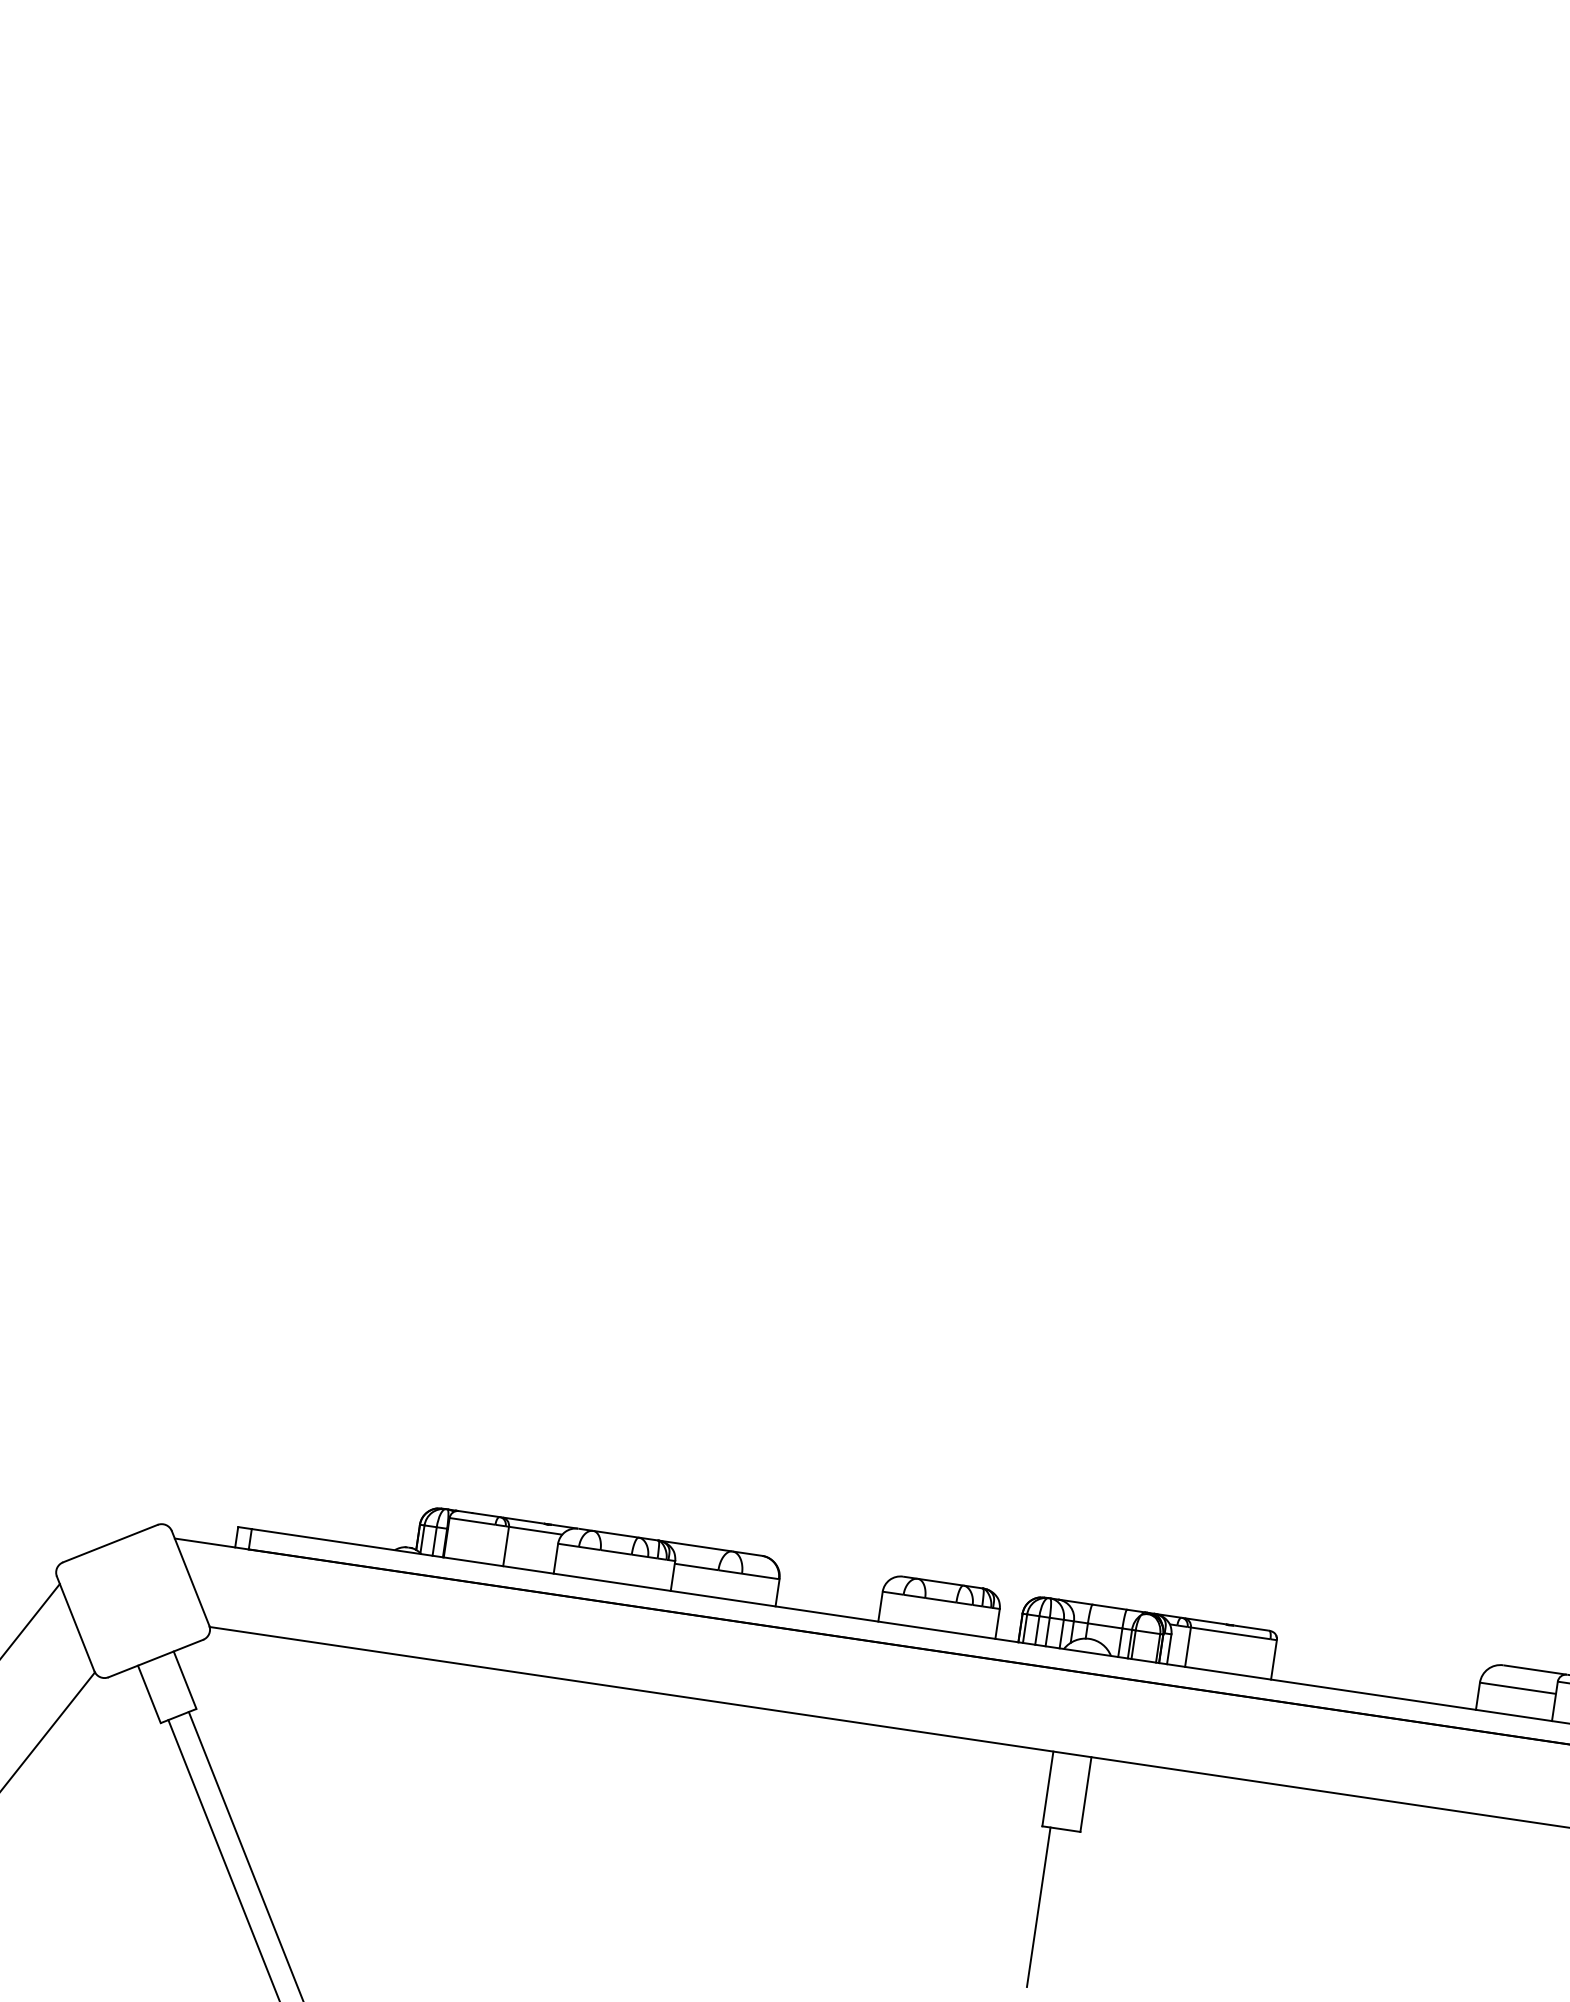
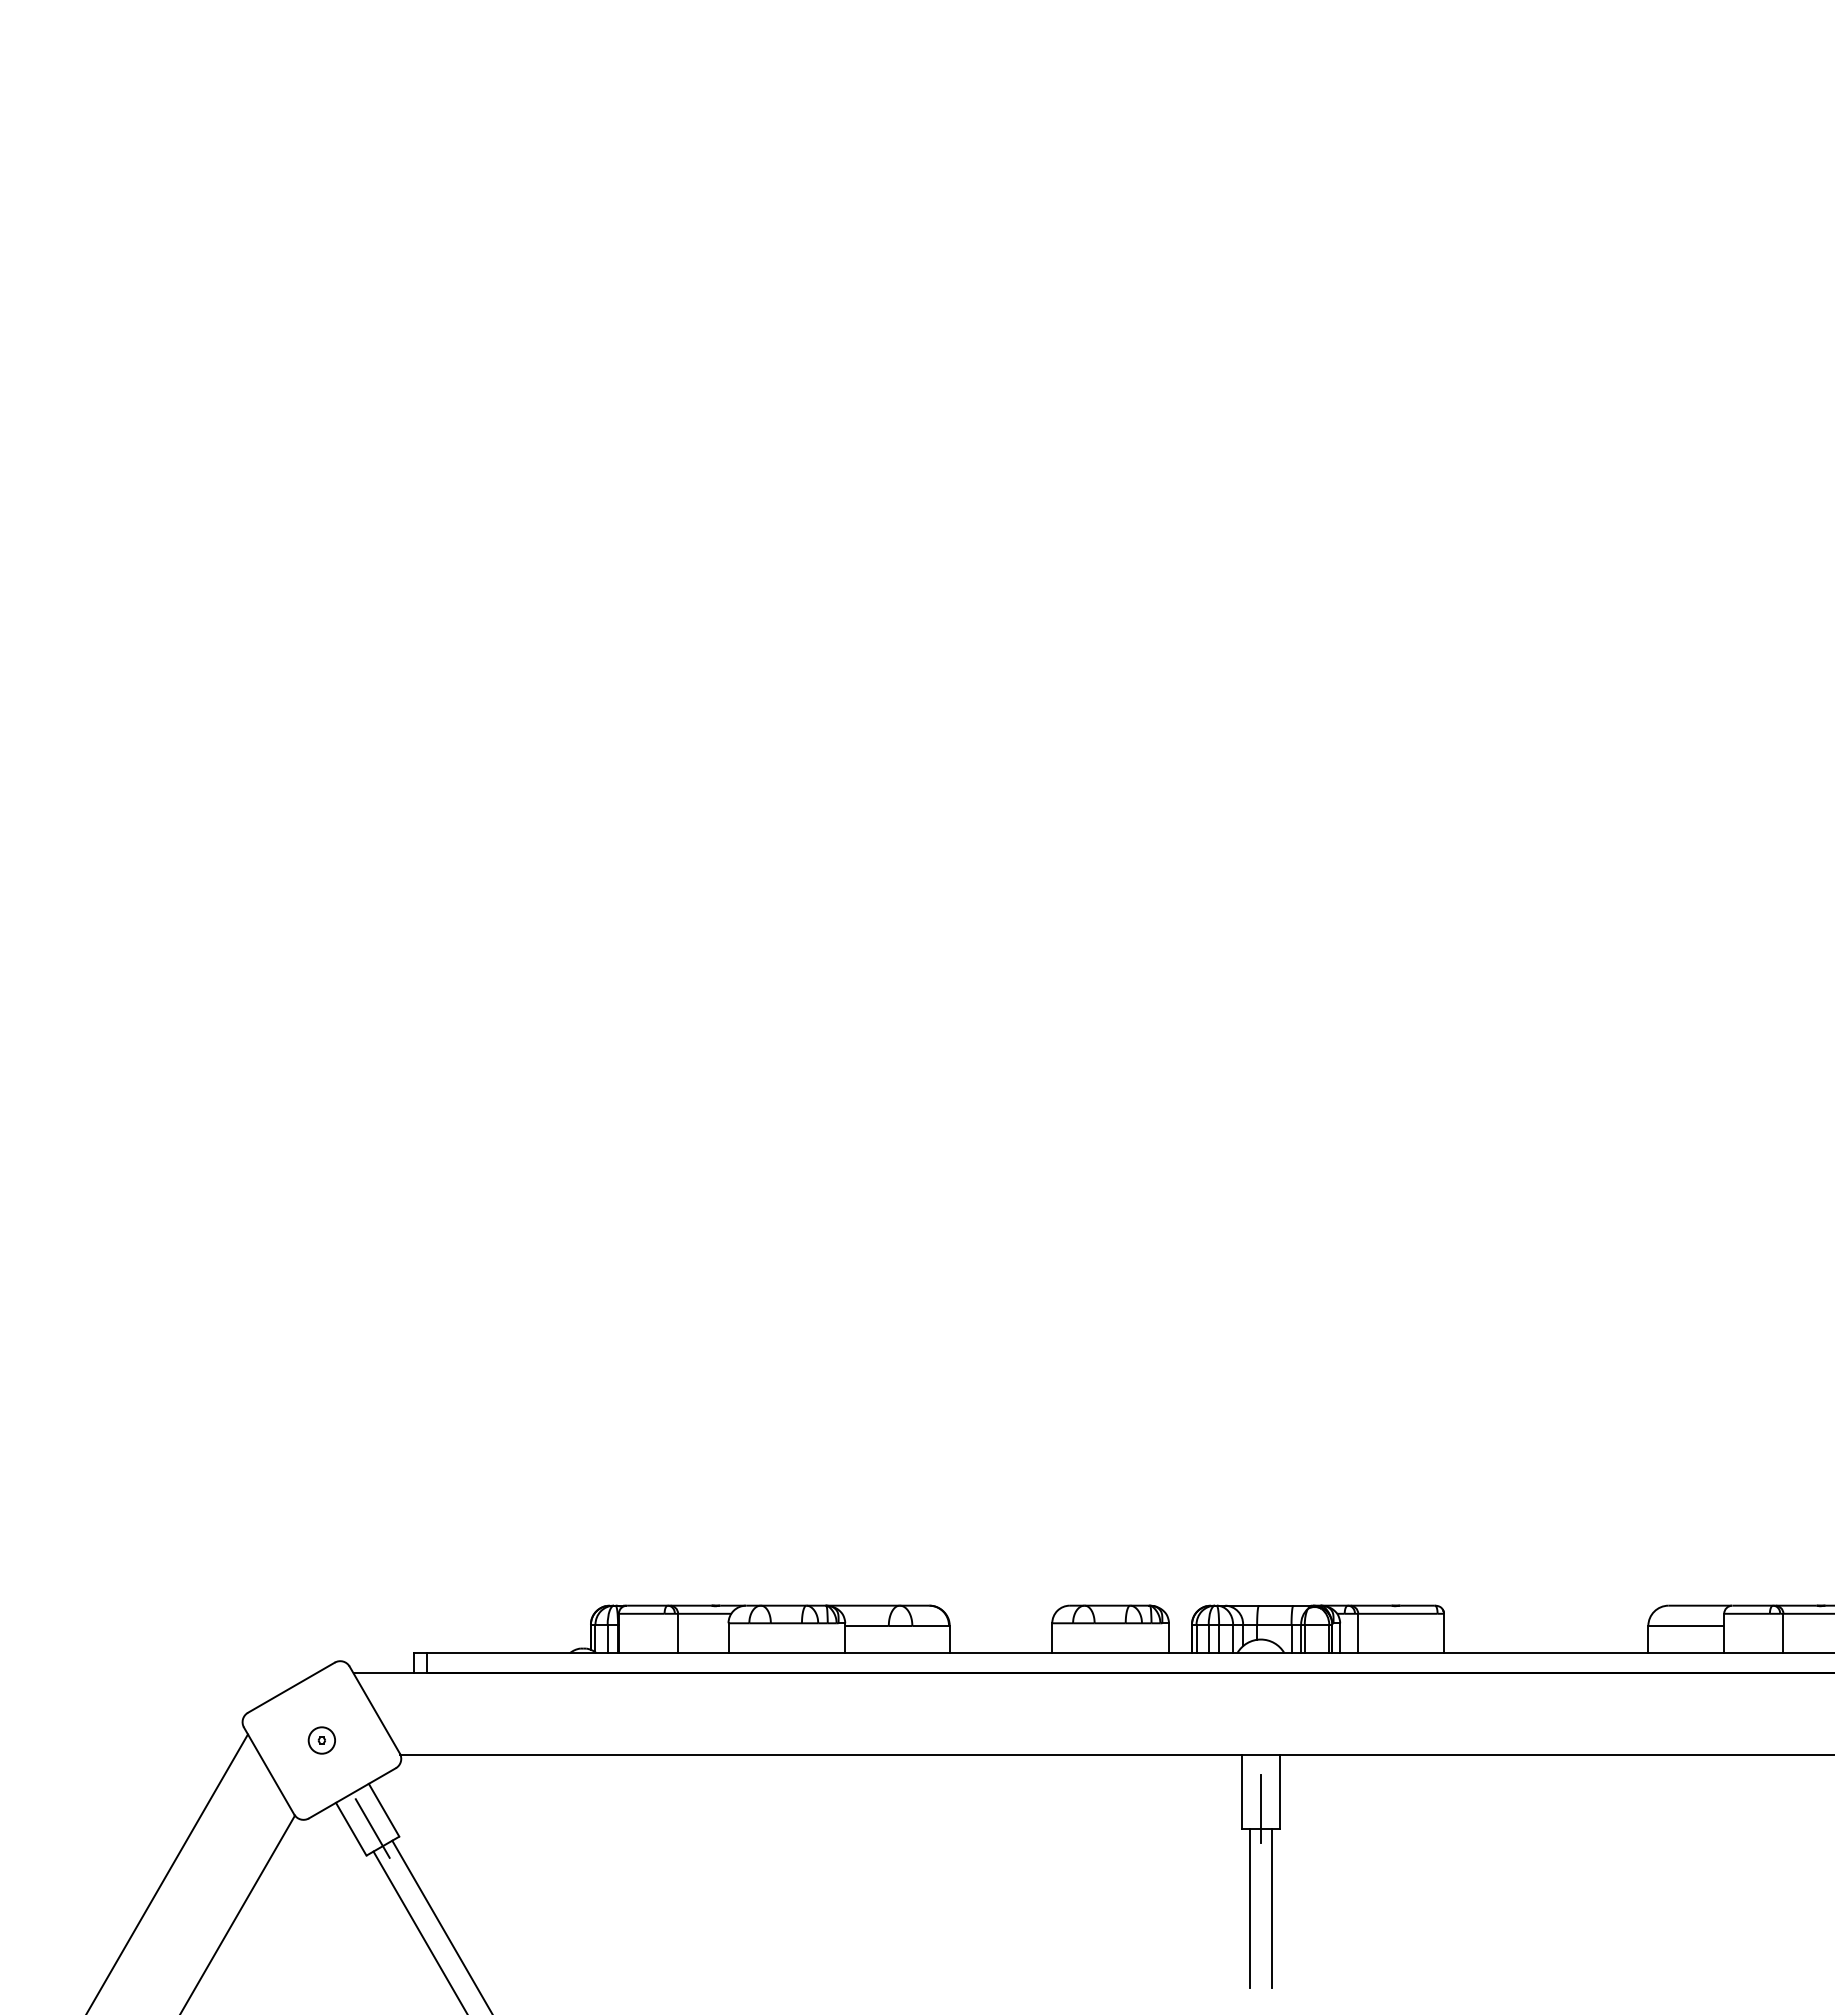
part: (132, 1601) -> (321, 1740), added
line: (170, 1696) -> (372, 1828), added
line: (1064, 1808) -> (1260, 1808), added
line: (1060, 1910) -> (1271, 1908), added

